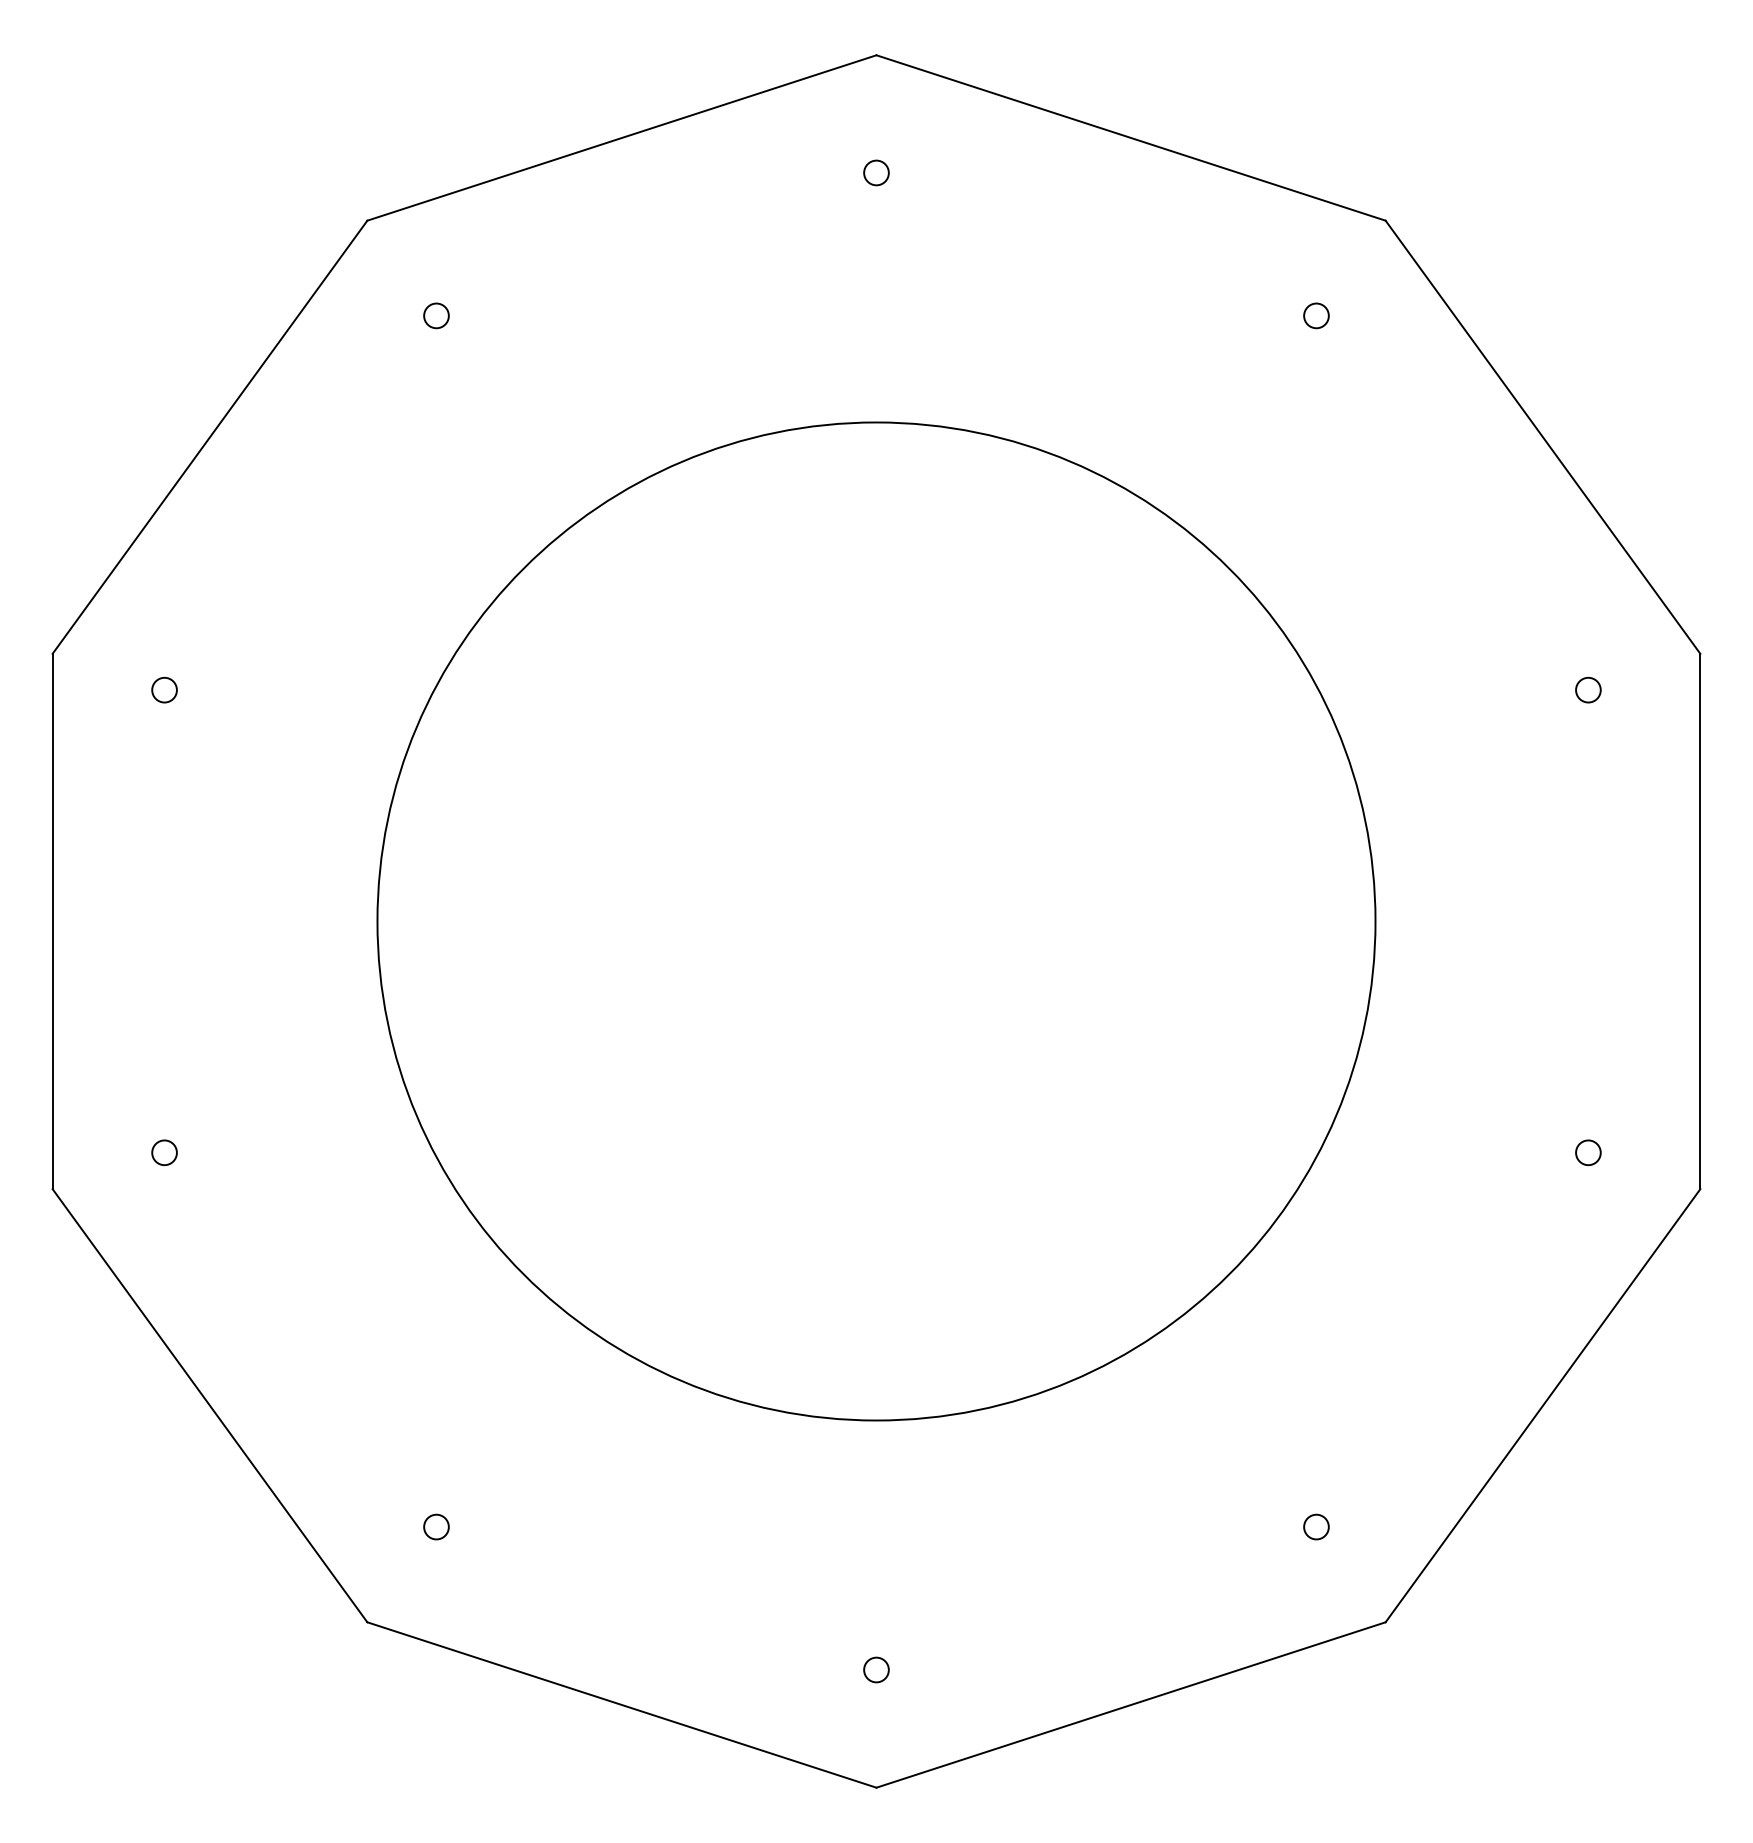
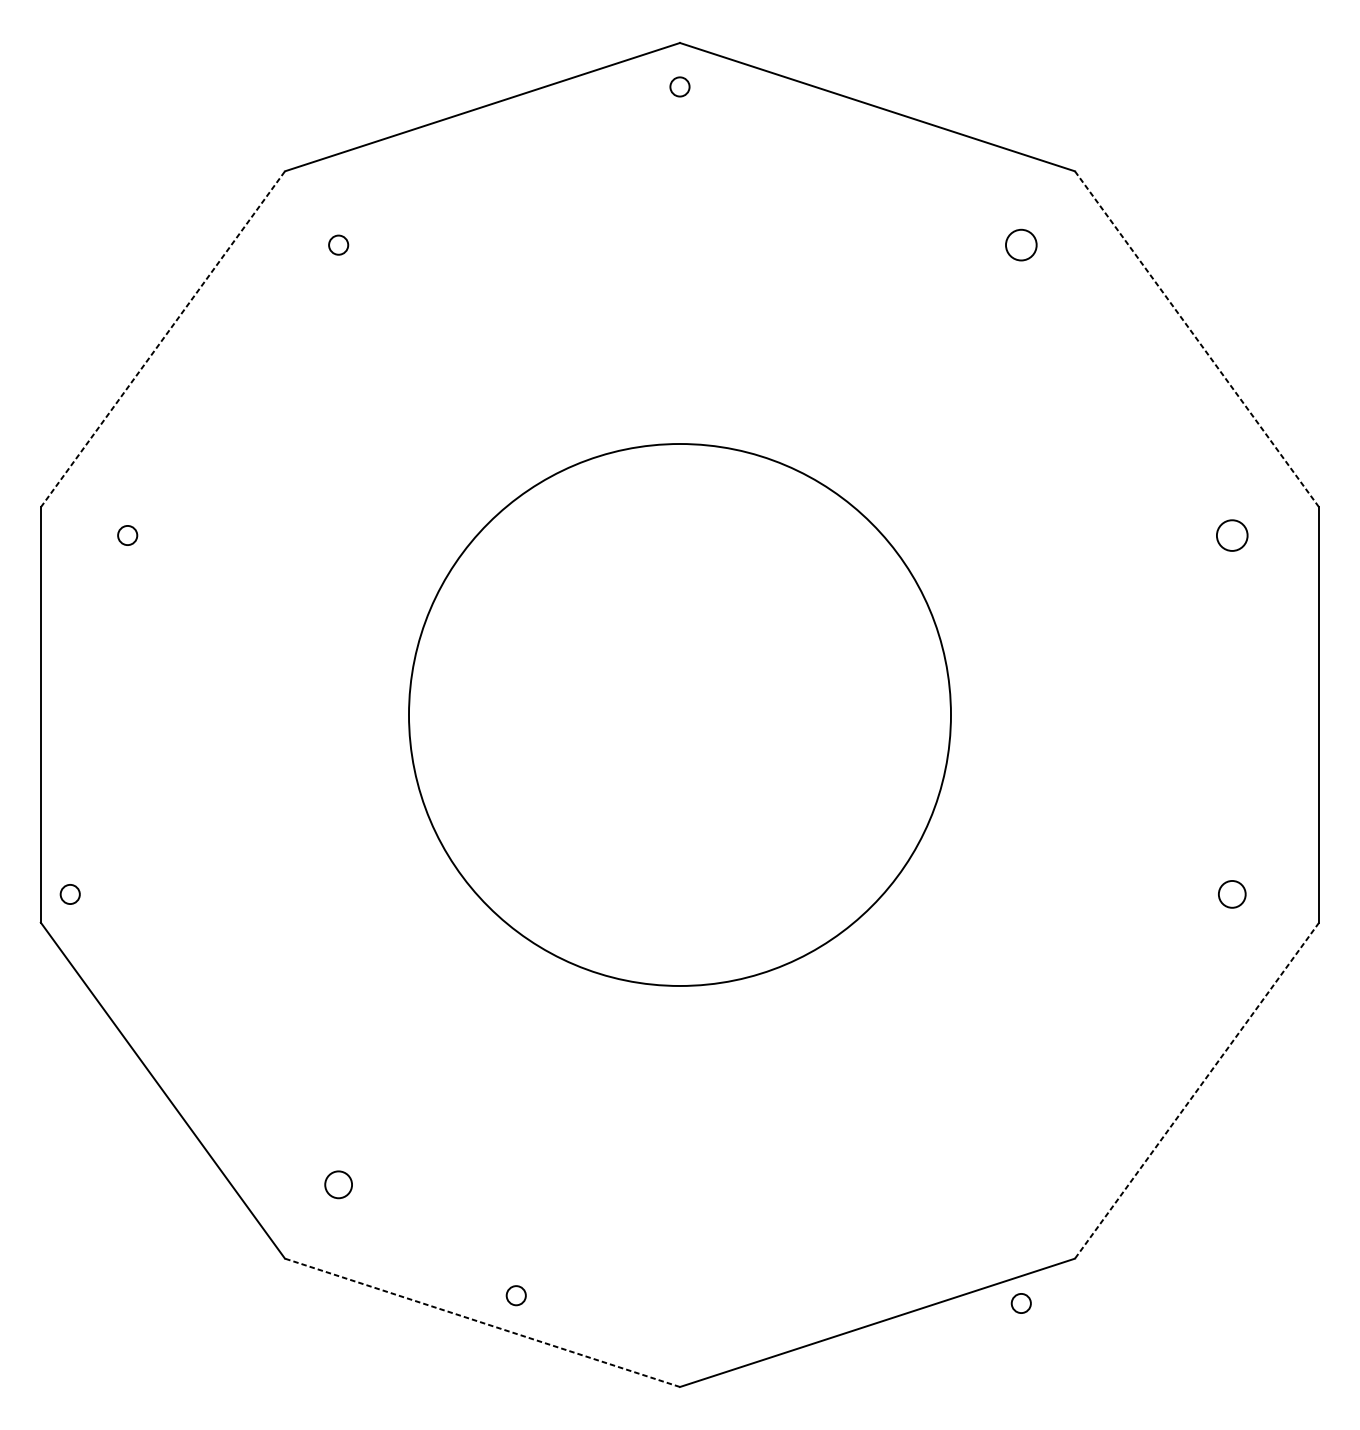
circle: (876, 172) -> (680, 86), moved
circle: (1316, 315) -> (1021, 244), size x1.6
line: (210, 437) -> (163, 339), solid -> dashed
line: (1542, 437) -> (1196, 339), solid -> dashed
circle: (1588, 689) -> (1232, 535), size x1.6
circle: (876, 921) -> (680, 715), size x0.7
circle: (164, 1152) -> (70, 894), moved
circle: (1588, 1152) -> (1232, 894), size x1.4
line: (1542, 1405) -> (1196, 1090), solid -> dashed
circle: (436, 1526) -> (338, 1184), size x1.4
circle: (1316, 1526) -> (1021, 1303), moved
circle: (876, 1669) -> (516, 1295), moved
line: (621, 1705) -> (482, 1323), solid -> dashed

